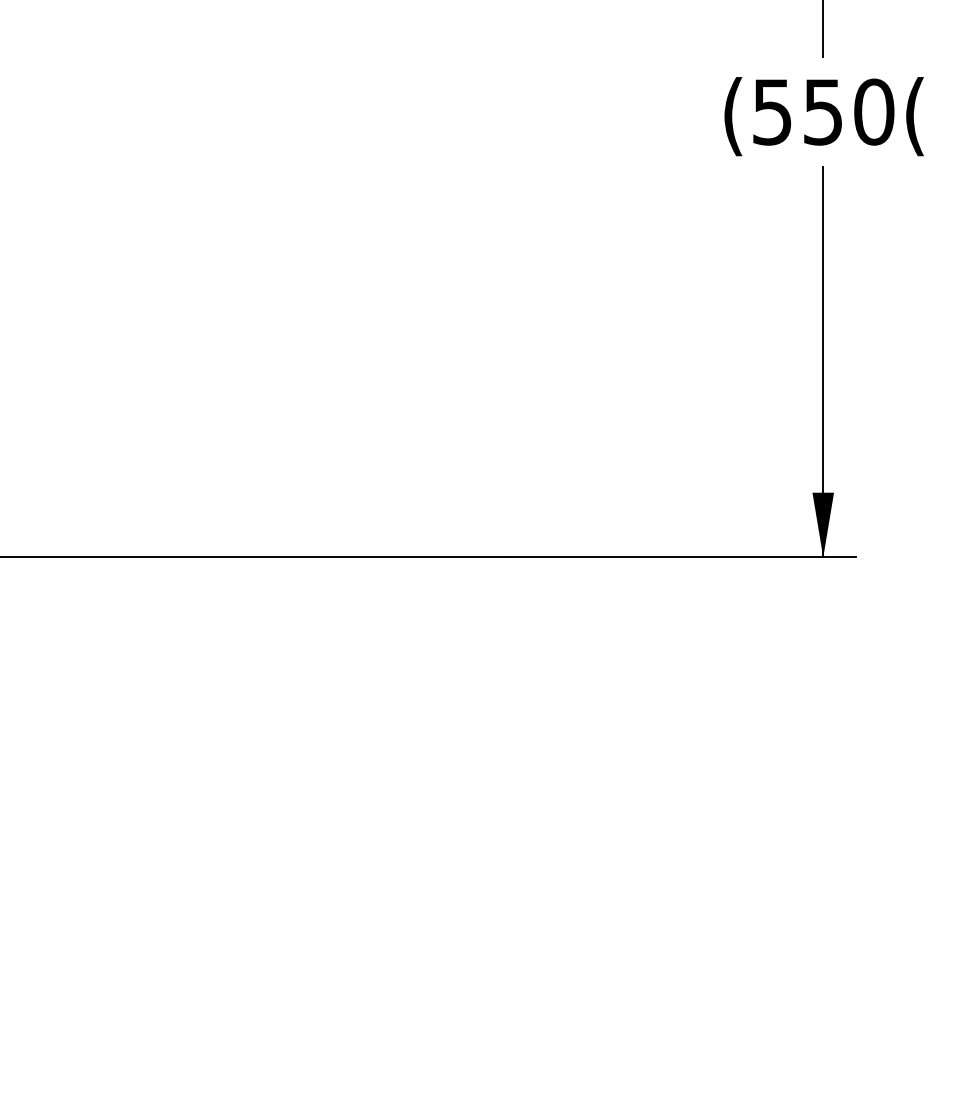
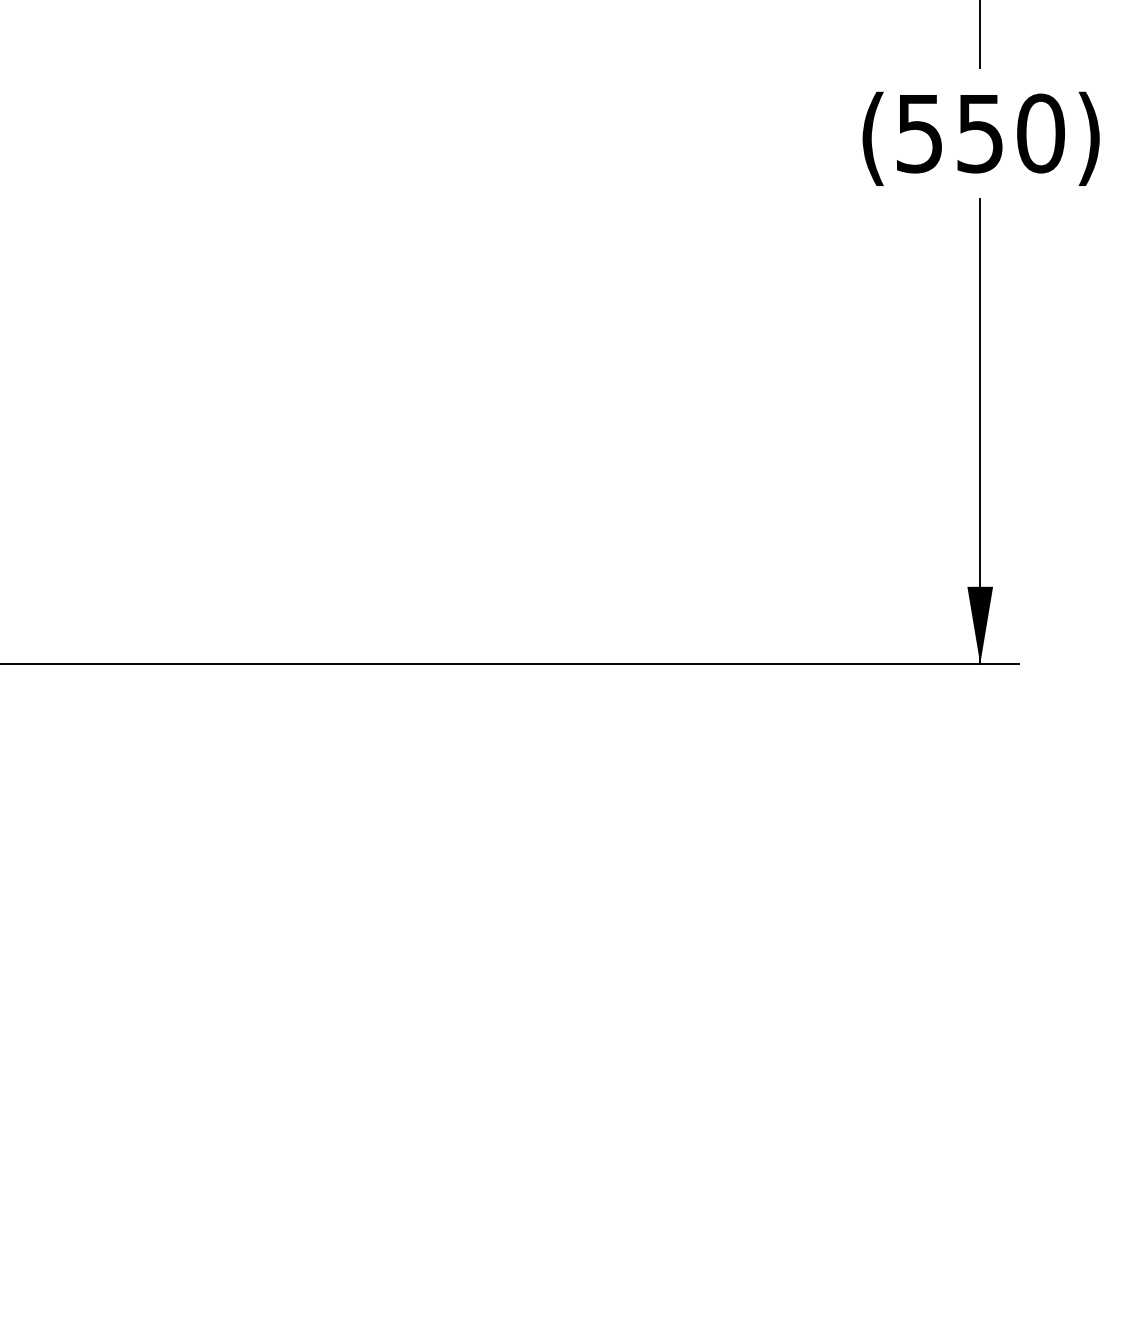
text: (914, 116) -> (1089, 138), ( -> )

